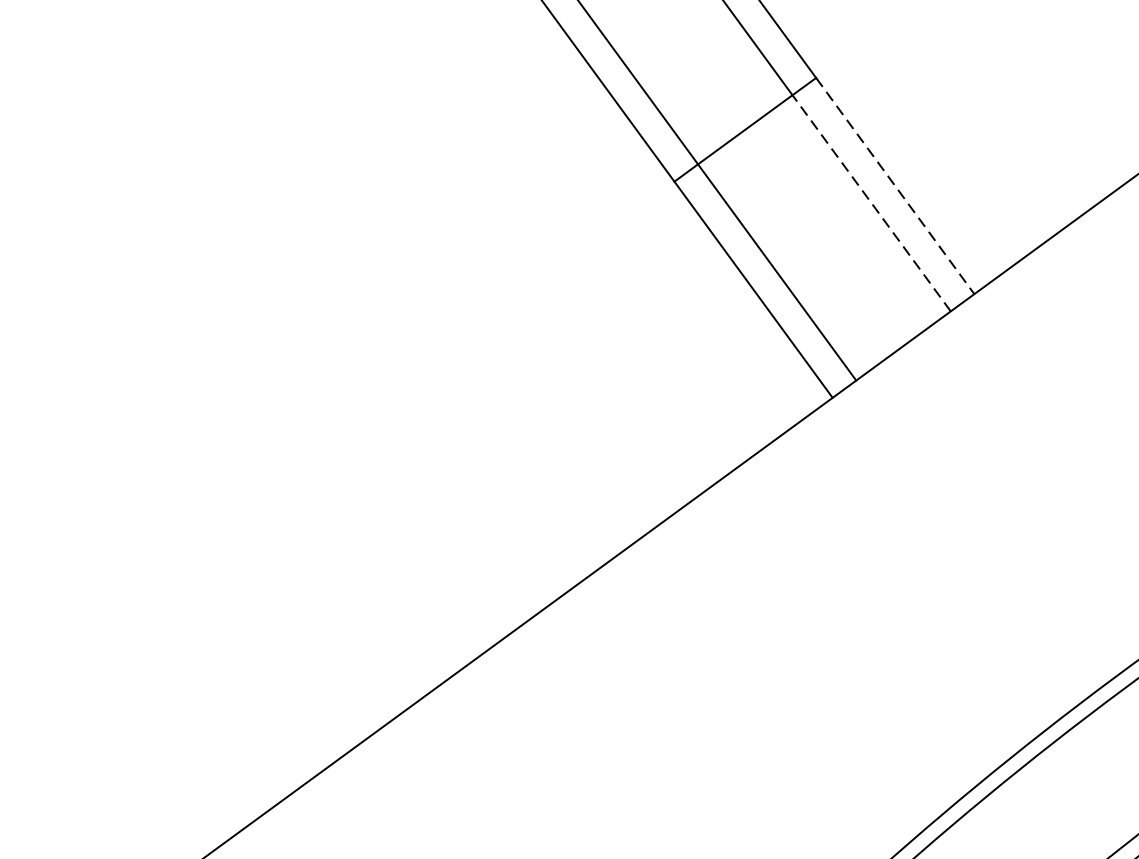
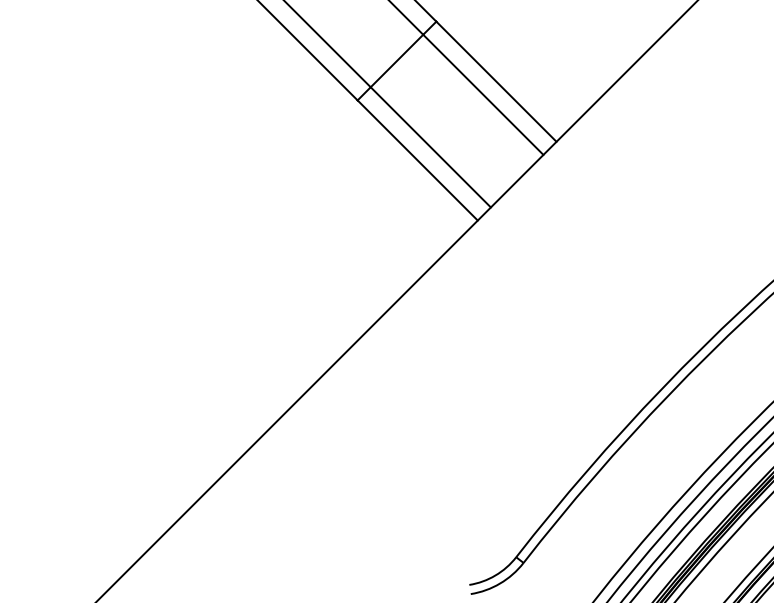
line: (895, 185) -> (496, 81), dashed -> solid
line: (871, 202) -> (483, 94), dashed -> solid

